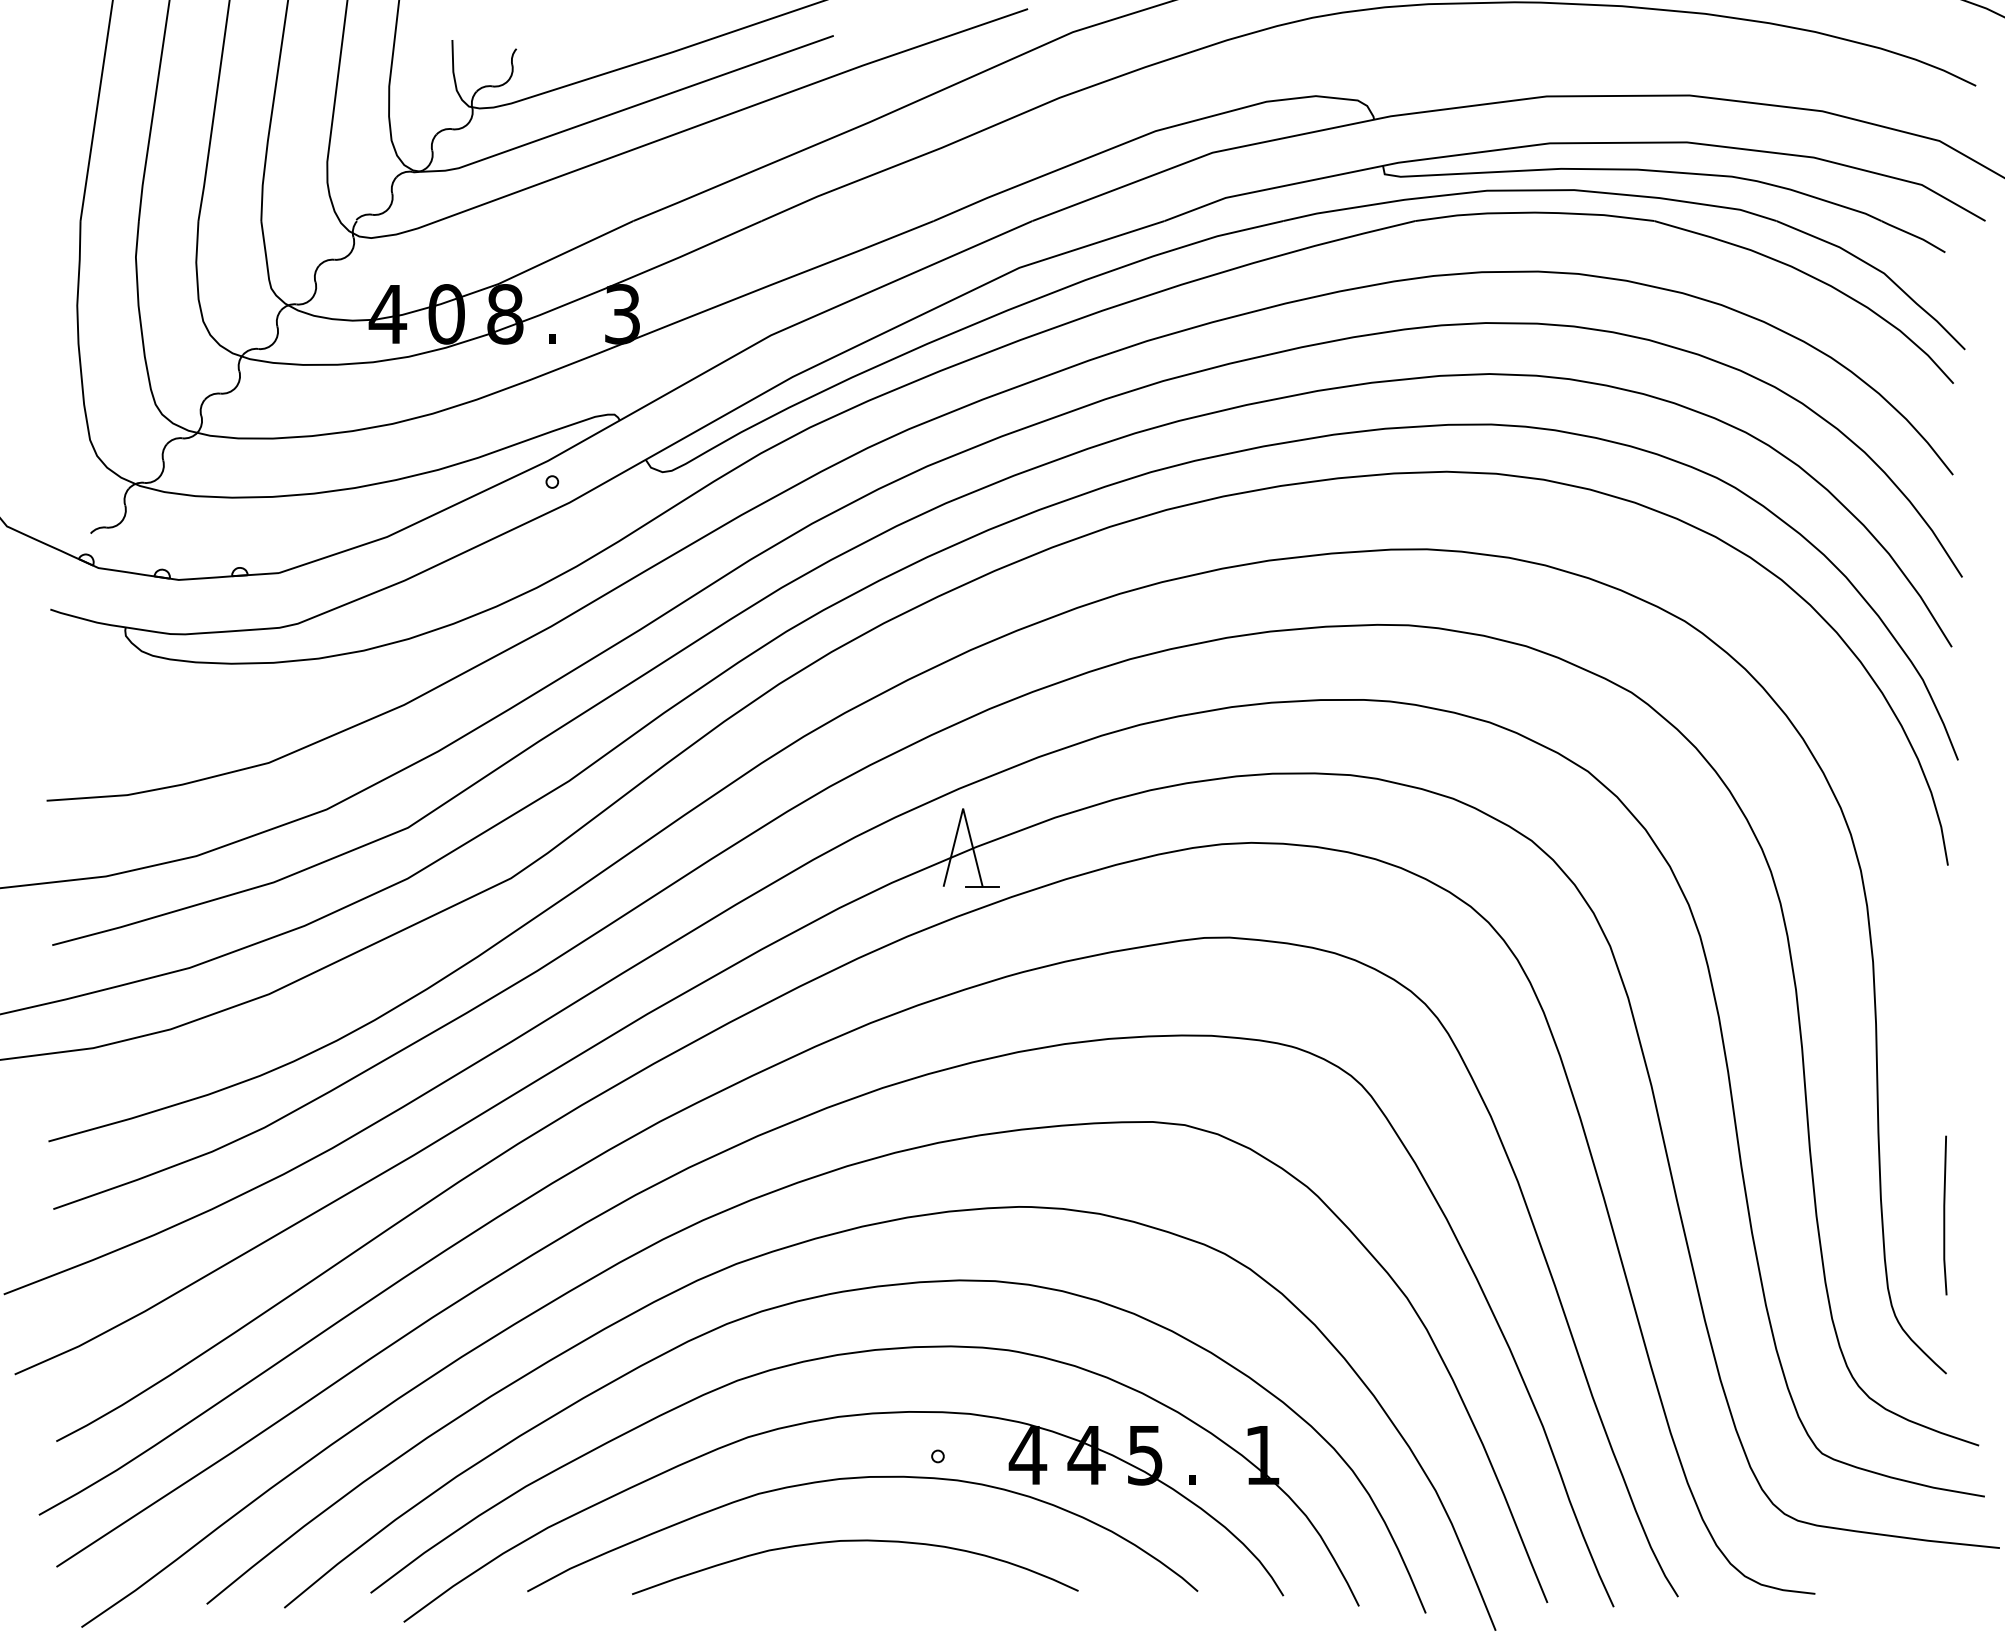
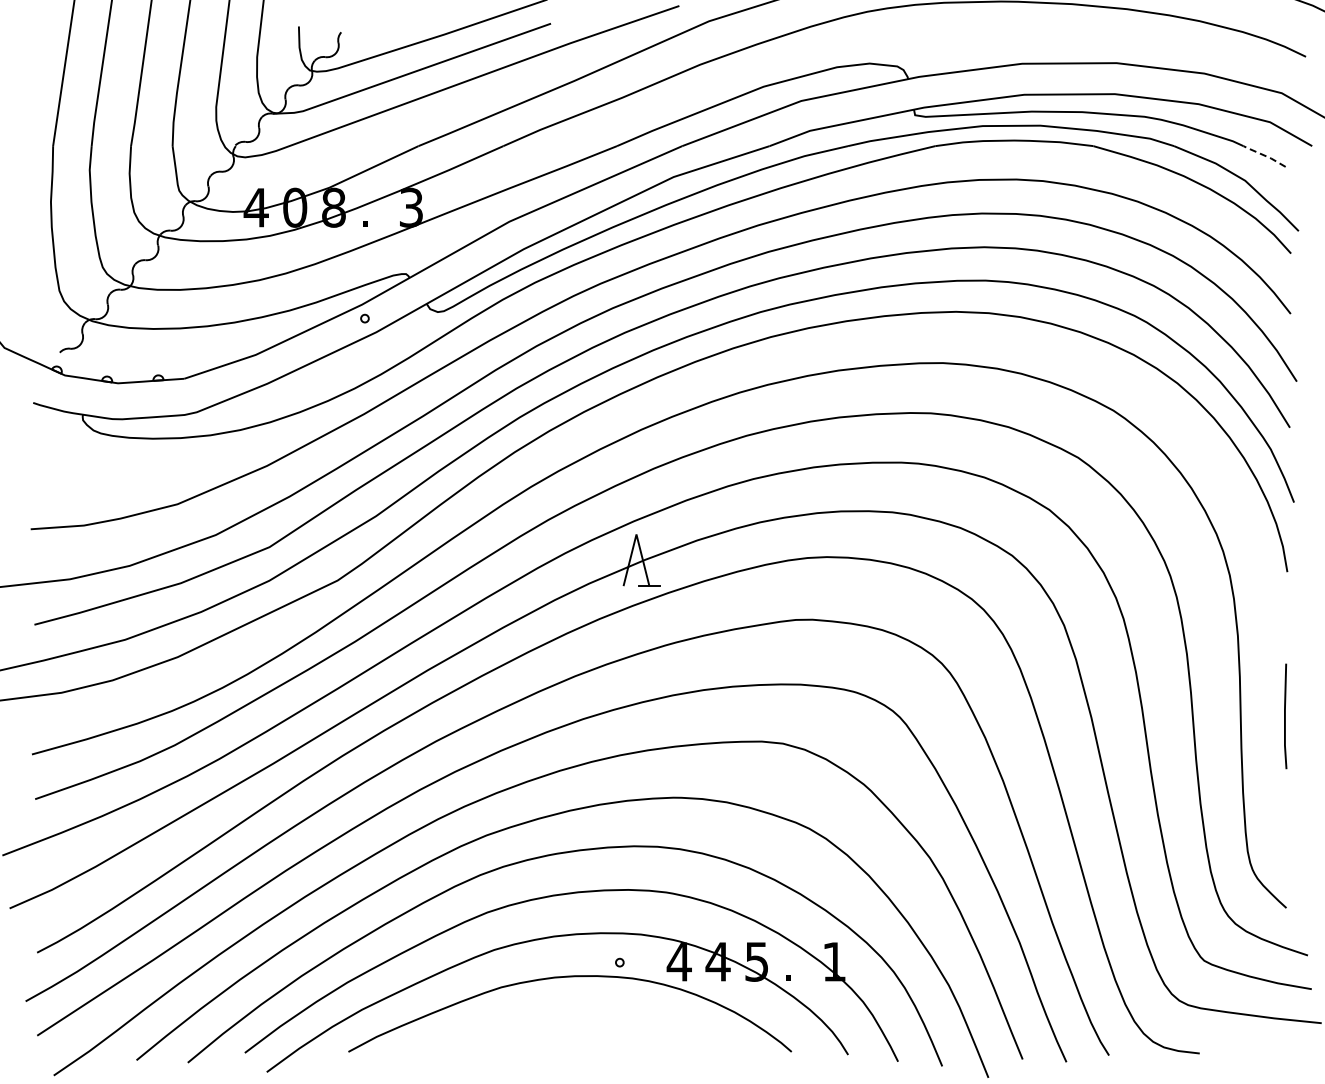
line: (1913, 235) -> (1264, 155), solid -> dashed
line: (1945, 1215) -> (1285, 716), moved
curve: (854, 1542) -> (564, 1019), removed

